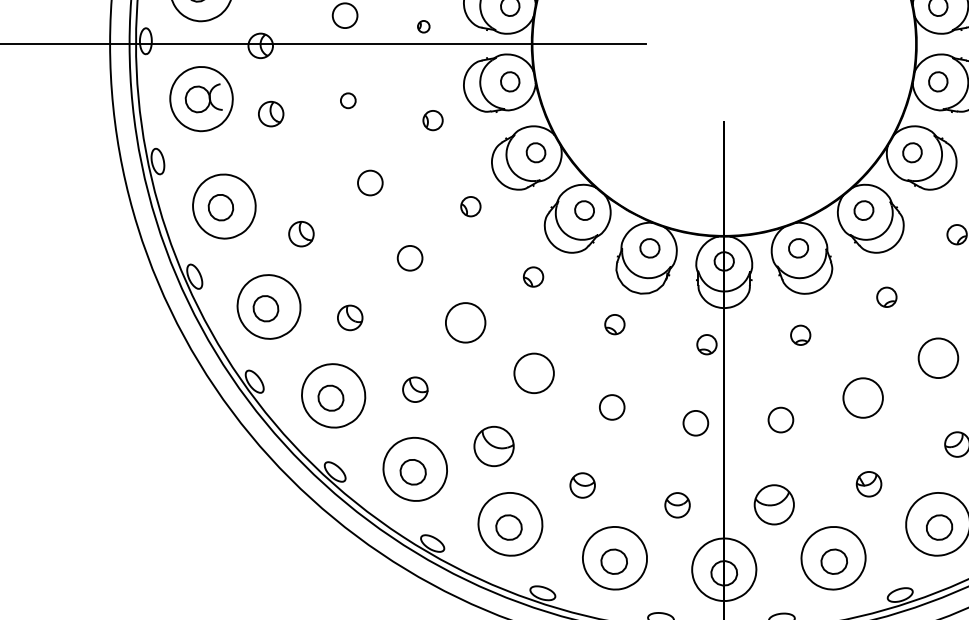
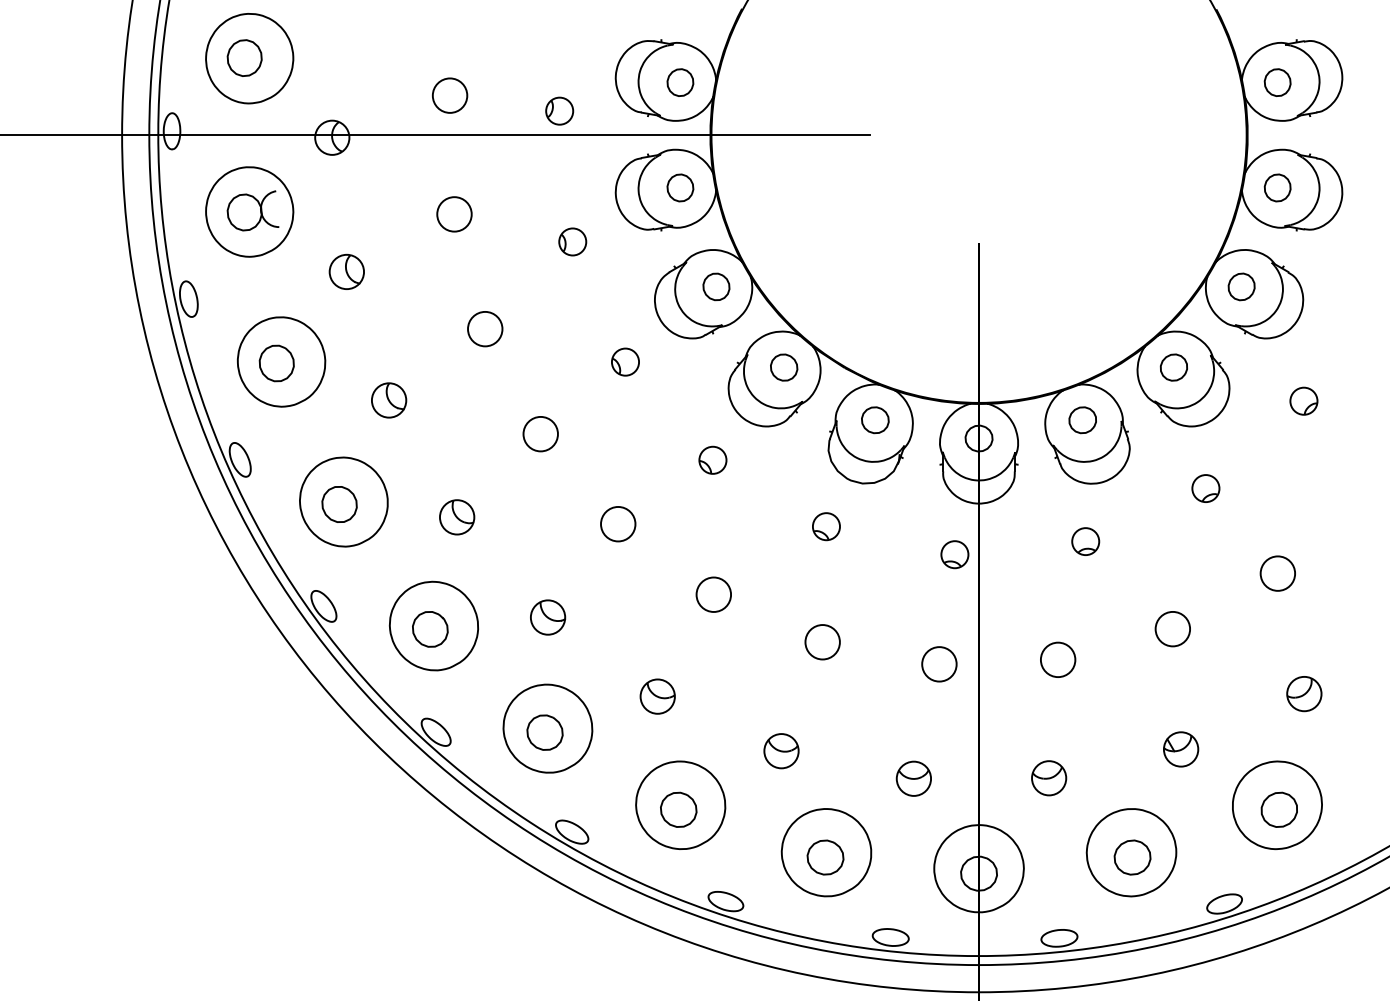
part: (423, 26) -> (559, 110), size x1.67
circle: (348, 100) -> (454, 214), size x1.67
part: (270, 113) -> (346, 271), moved
circle: (465, 322) -> (618, 523), size x0.62
circle: (938, 358) -> (1277, 573), size x0.62
circle: (533, 373) -> (713, 594), size x0.62
circle: (862, 397) -> (1172, 628), size x0.62
part: (493, 446) -> (657, 696), size x0.62
part: (774, 505) -> (1049, 778), size x0.62

